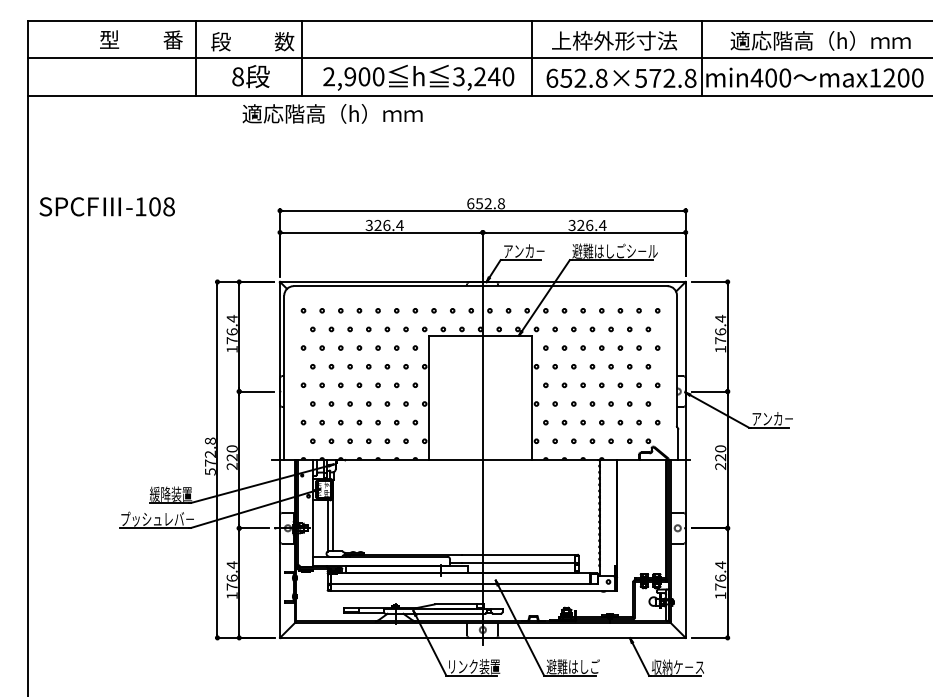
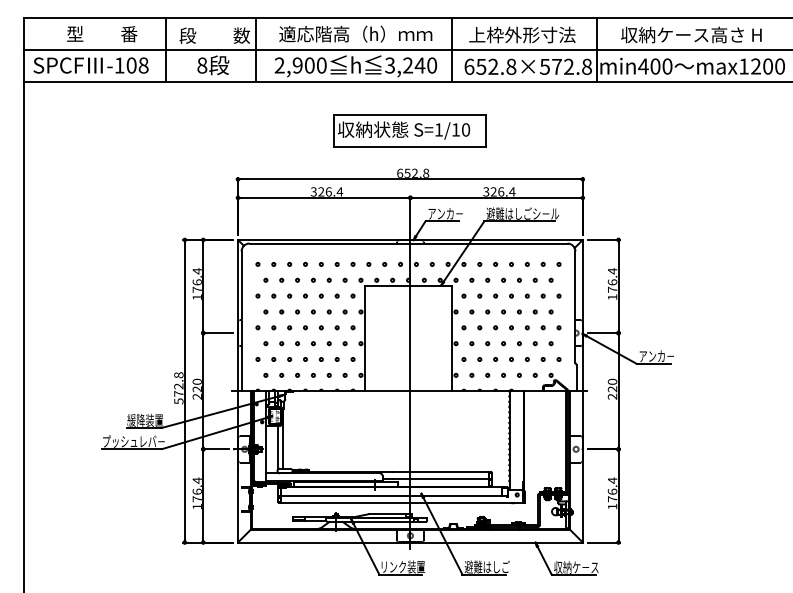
text: (141, 39) -> (102, 33), moved
text: (820, 40) -> (697, 34), 適応階高（h）ｍｍ -> 収納ケース高さ H
text: (332, 113) -> (355, 33), moved
part: (481, 153) -> (409, 130), added
text: (106, 206) -> (90, 65), moved

